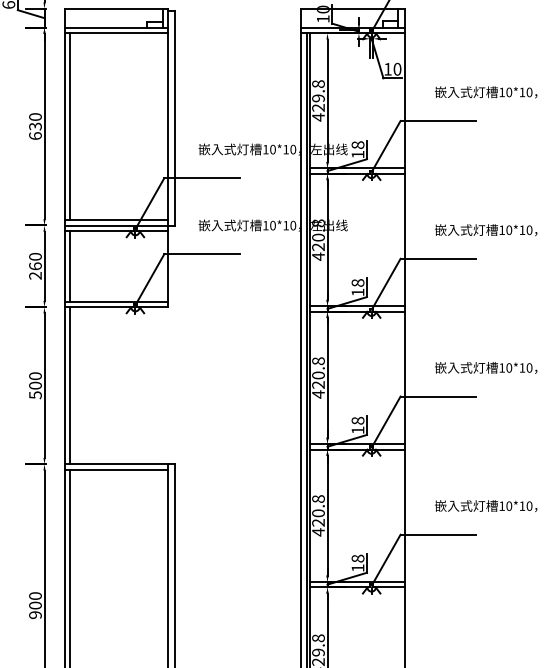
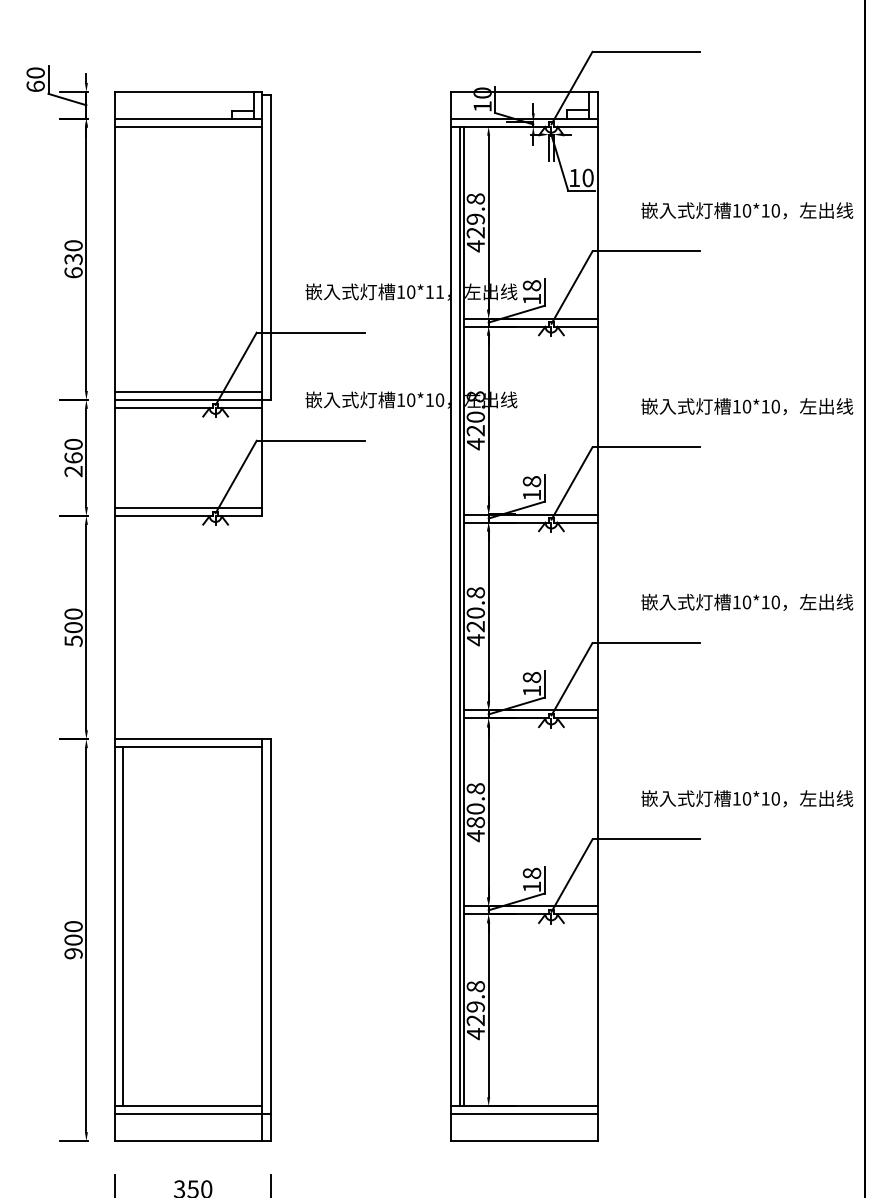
line: (70, 125) -> (123, 258), removed
text: (293, 149) -> (440, 291), 10*10 -> 10*11
line: (70, 266) -> (123, 457), removed
line: (70, 385) -> (123, 627), removed
text: (318, 522) -> (475, 822), 420.8 -> 480.8

